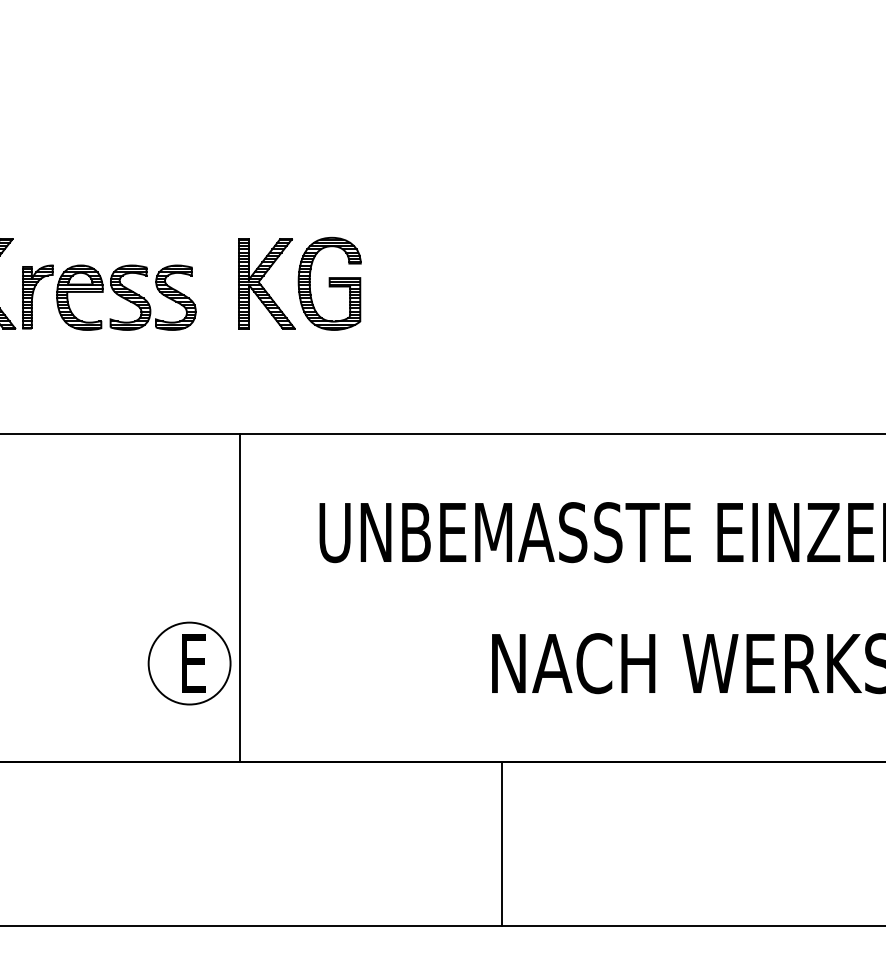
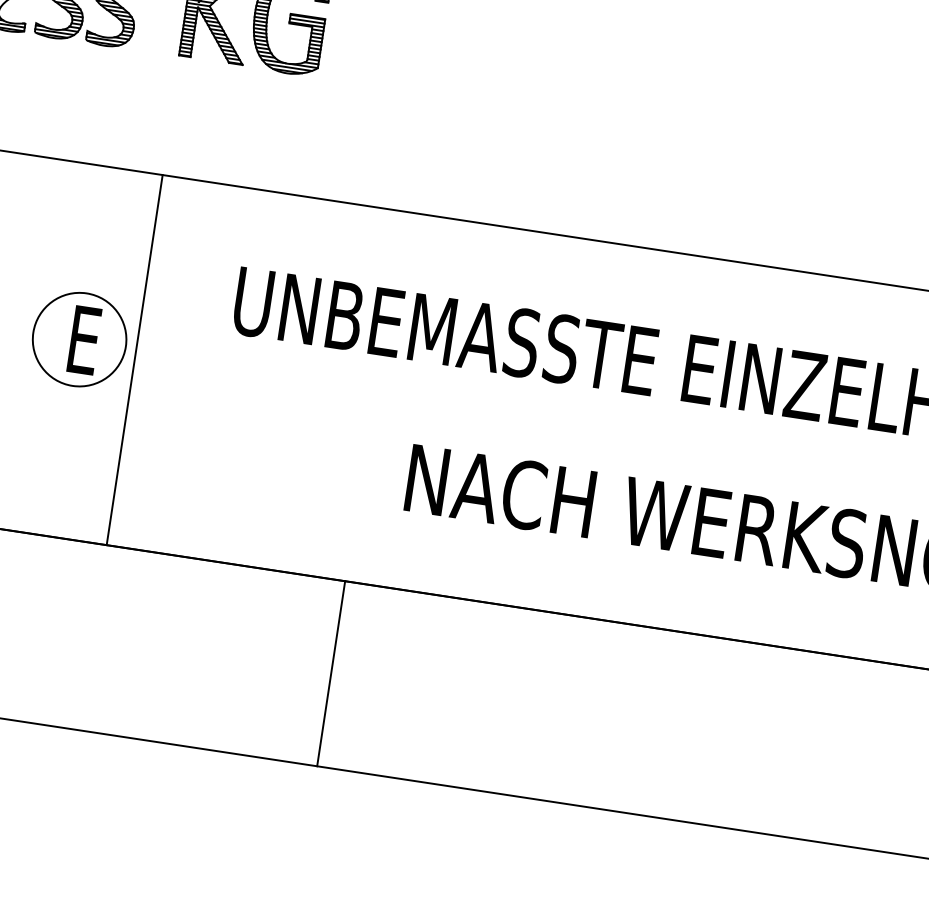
part: (189, 663) -> (79, 339), moved
line: (502, 843) -> (331, 673), moved

